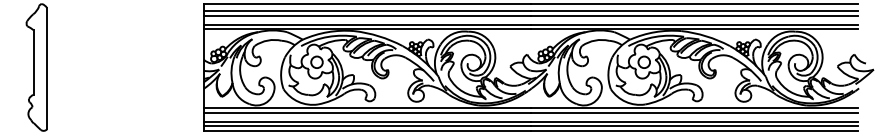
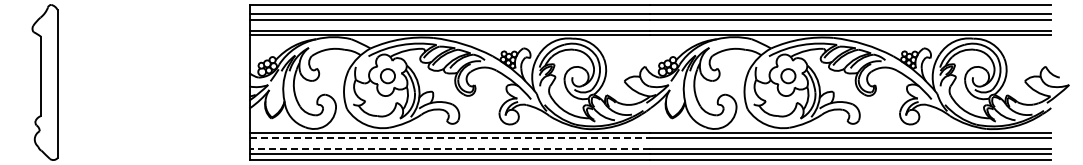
line: (368, 112) -> (450, 137), solid -> dashed
line: (367, 122) -> (449, 149), solid -> dashed

